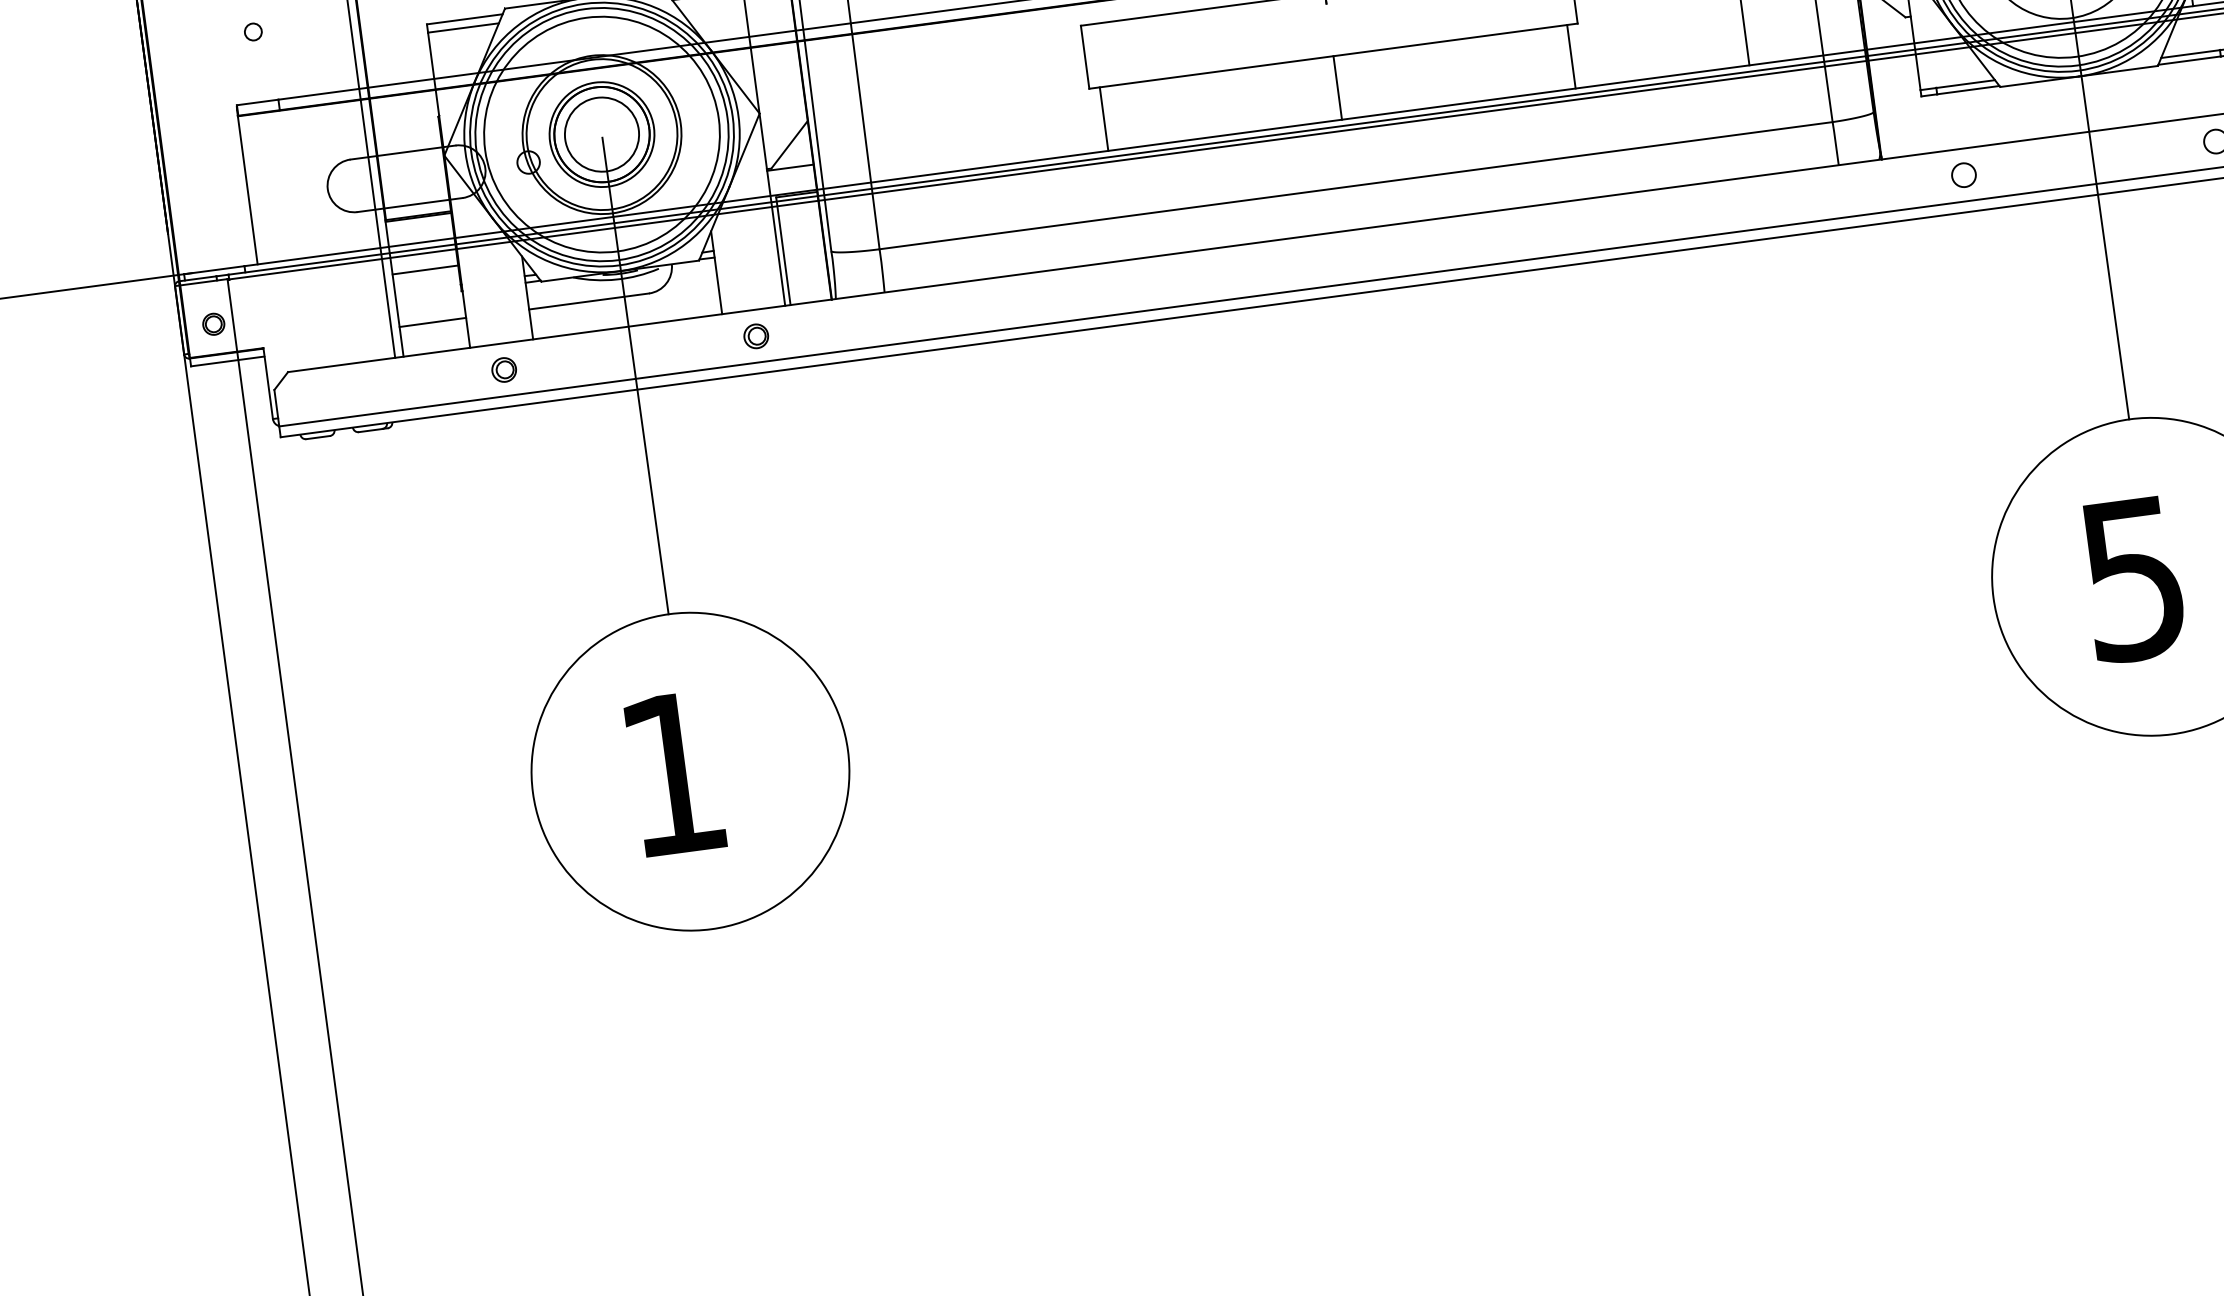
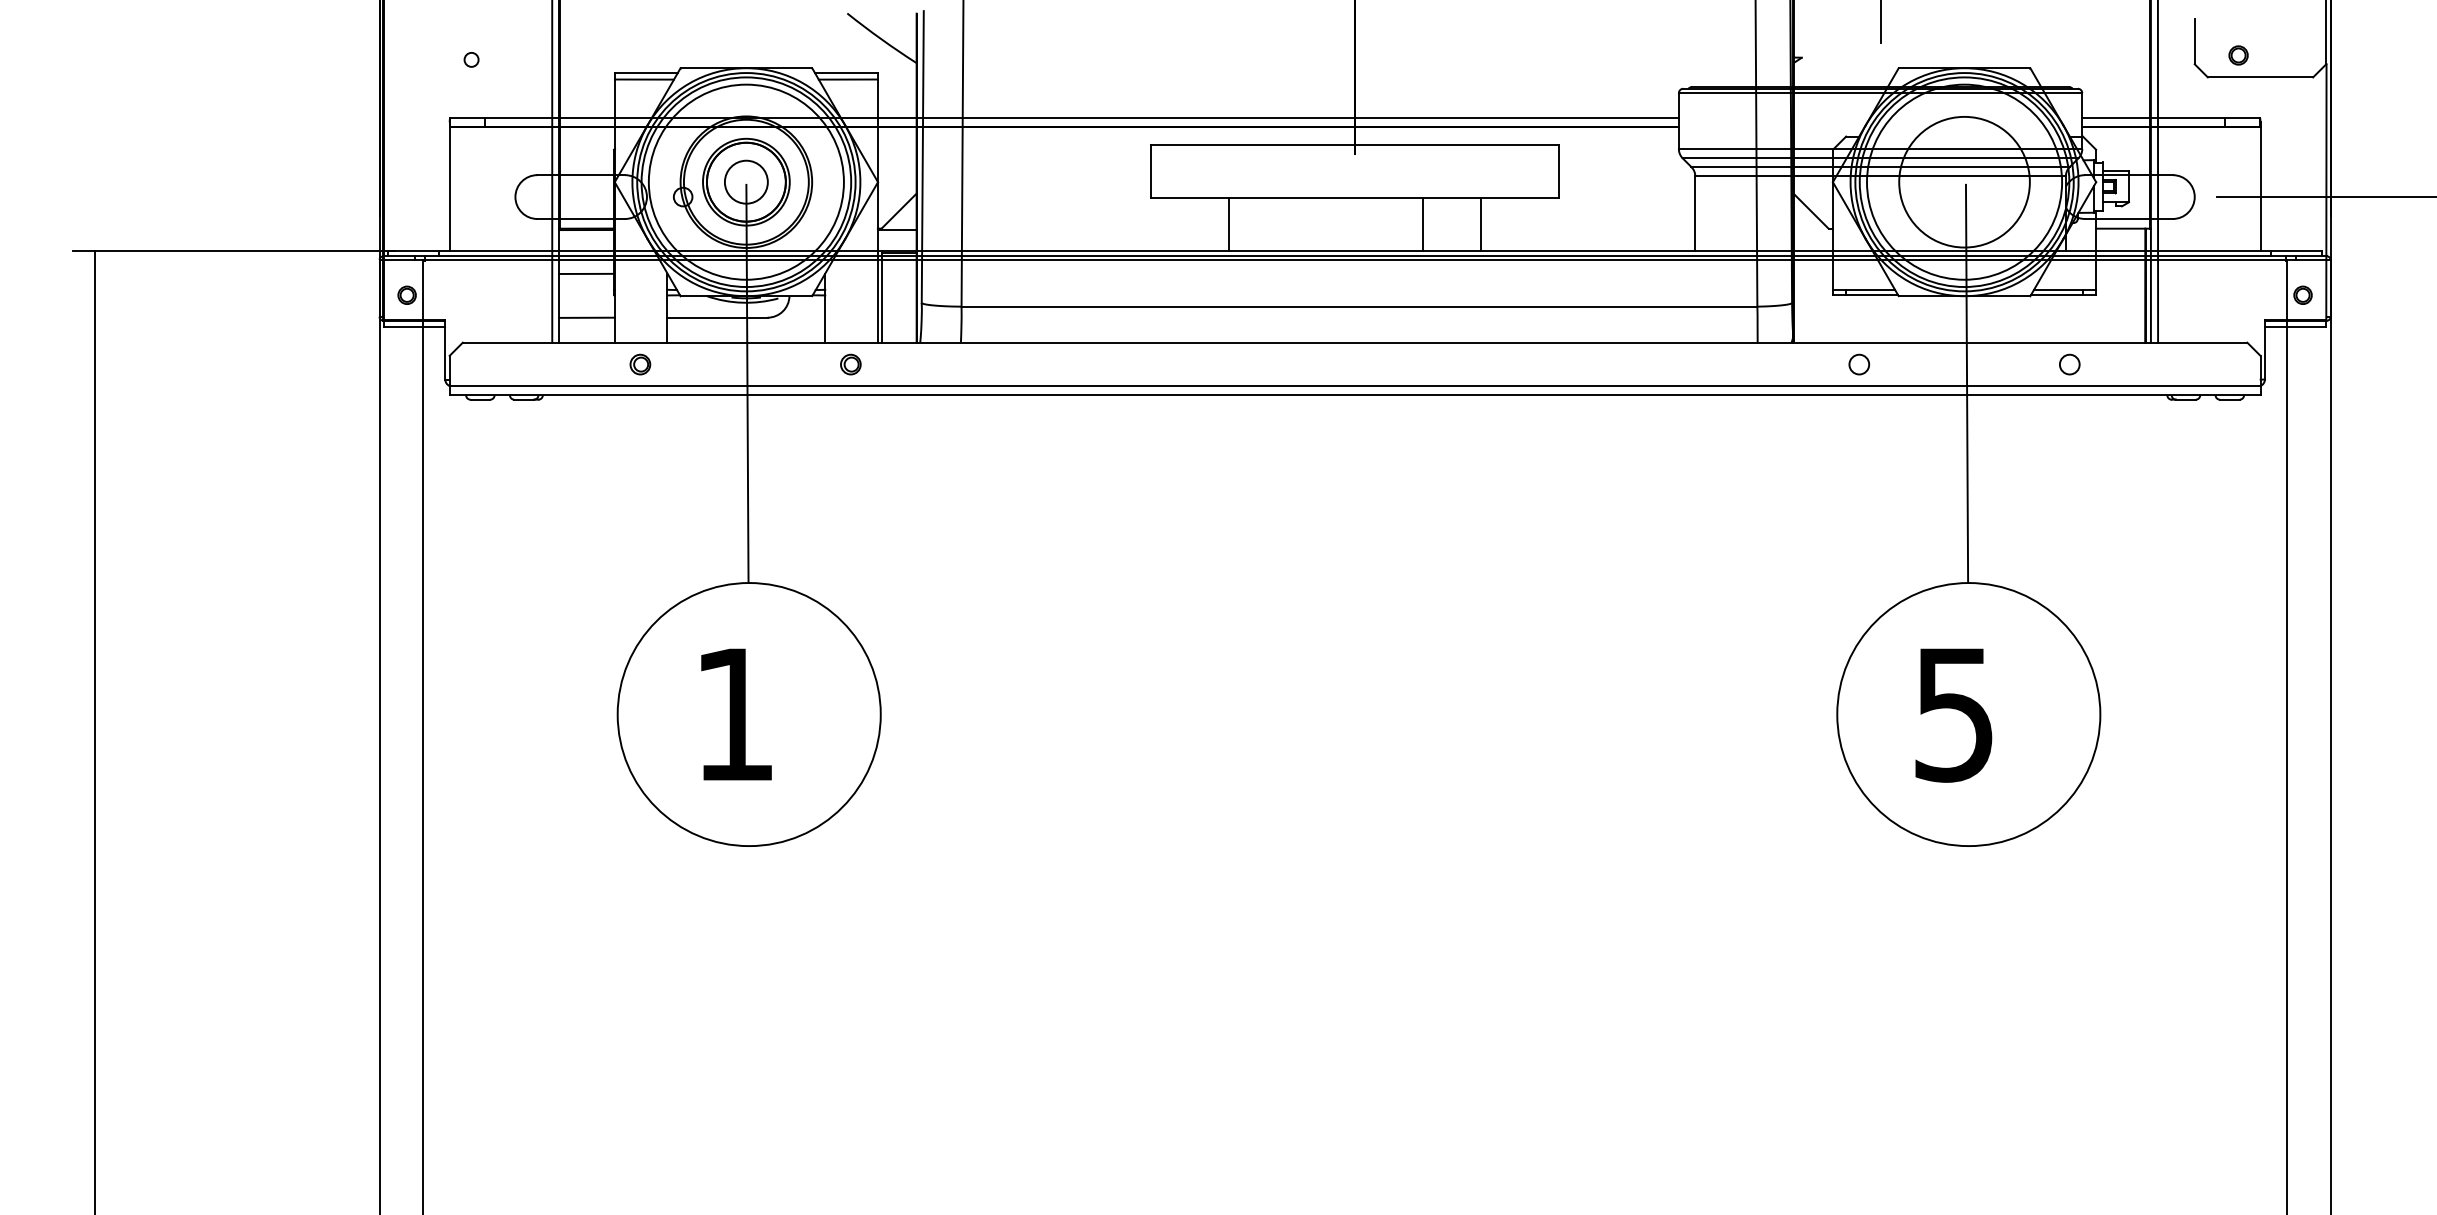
line: (1571, 56) -> (1481, 224), moved
line: (1338, 87) -> (1423, 224), moved
line: (1103, 119) -> (1228, 224), moved
circle: (602, 133) -> (746, 181), size x0.7

